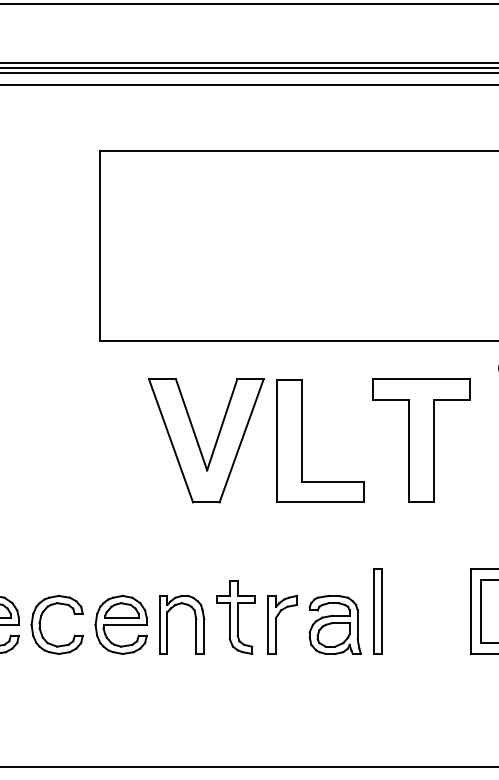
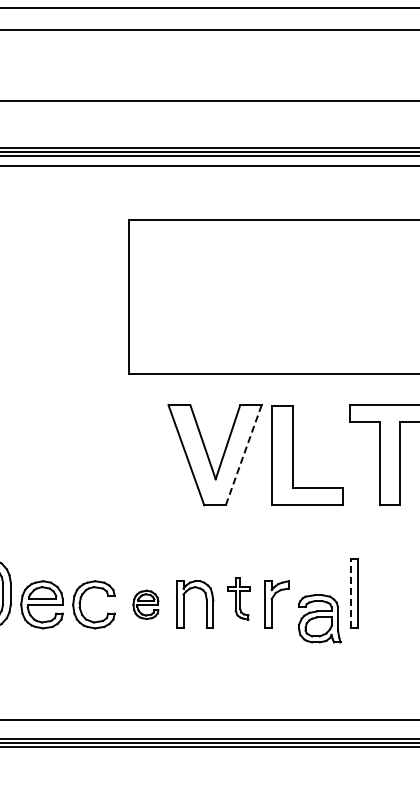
line: (241, 441) -> (243, 455), solid -> dashed
line: (373, 611) -> (350, 593), solid -> dashed
part: (236, 617) -> (239, 598), size x0.7
part: (120, 624) -> (145, 604), size x0.6
part: (334, 624) -> (319, 618), moved

